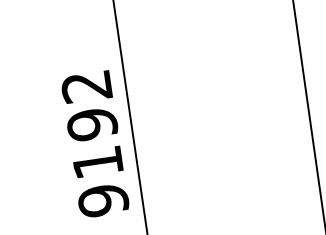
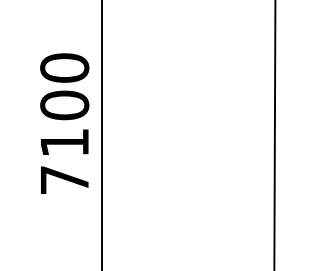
text: (94, 144) -> (64, 124), 9192 -> 7100

